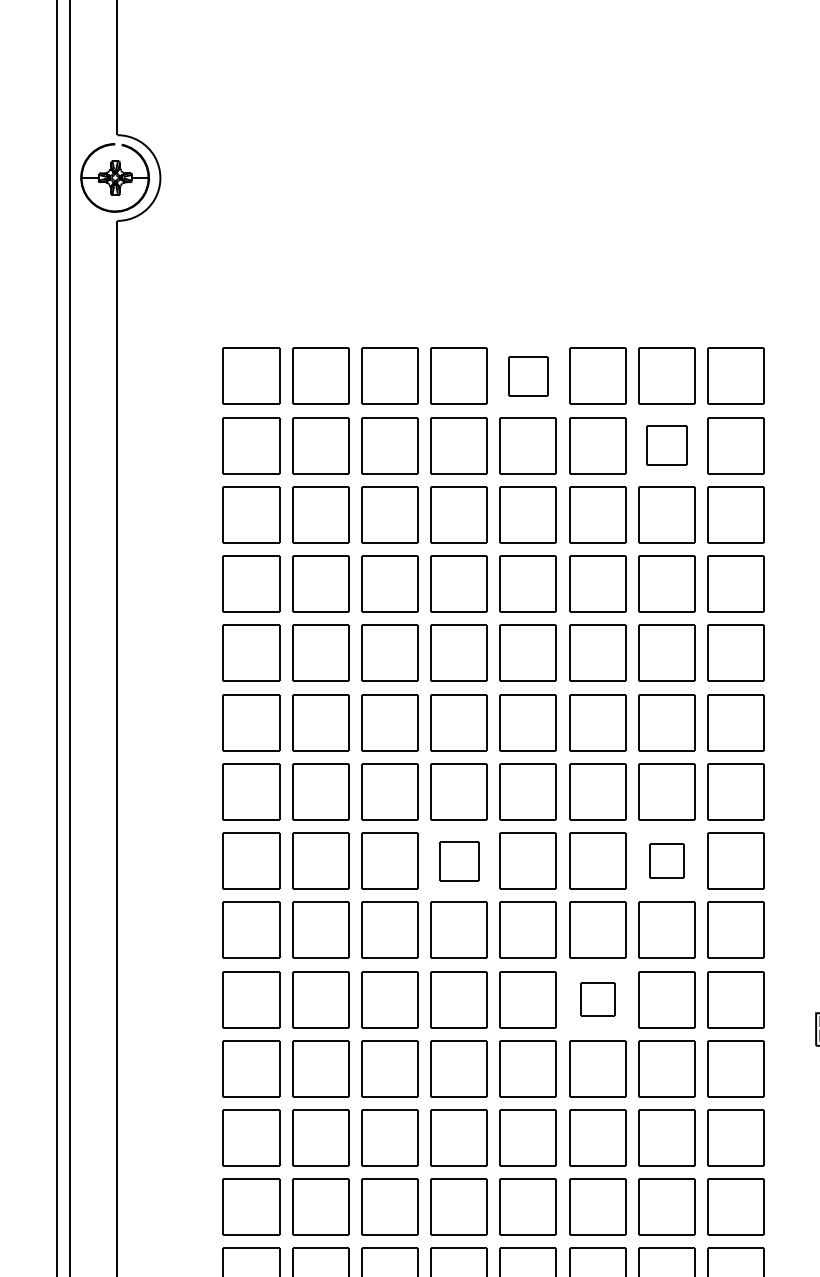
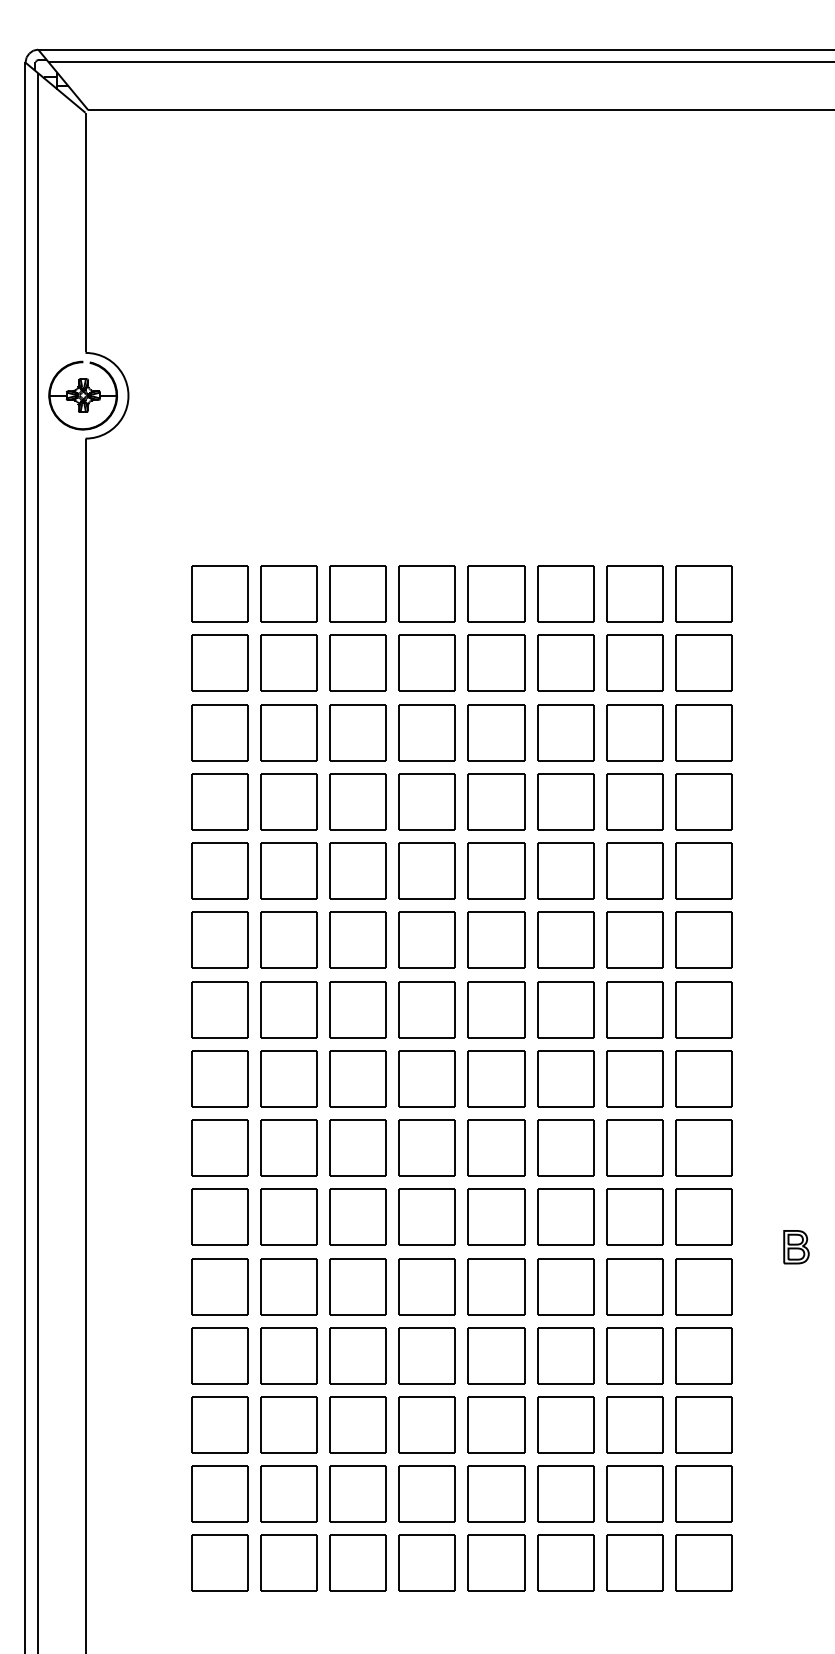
part: (528, 375) -> (496, 593), size x1.43
part: (666, 444) -> (634, 662), size x1.43
part: (458, 860) -> (426, 1078), size x1.43
part: (666, 860) -> (634, 1078), size x1.67
part: (597, 998) -> (565, 1216), size x1.67

